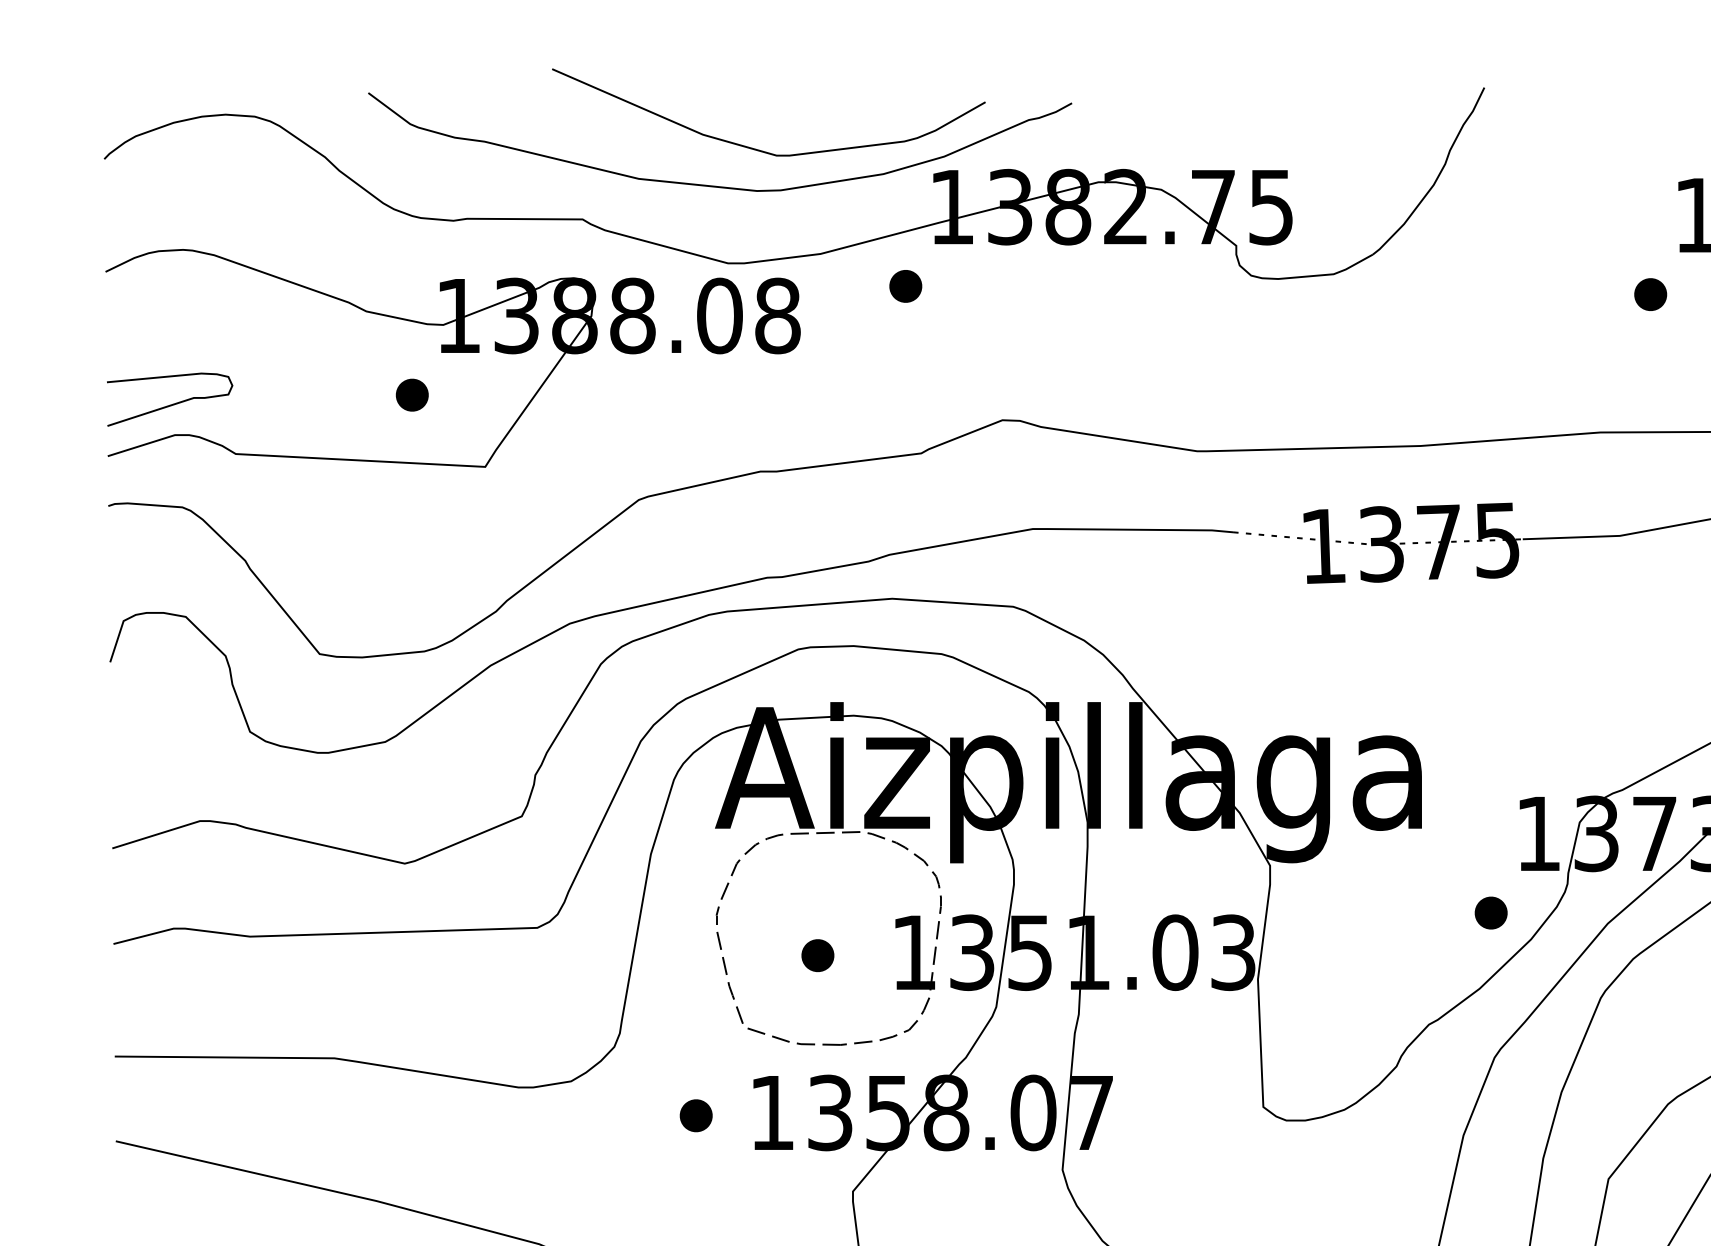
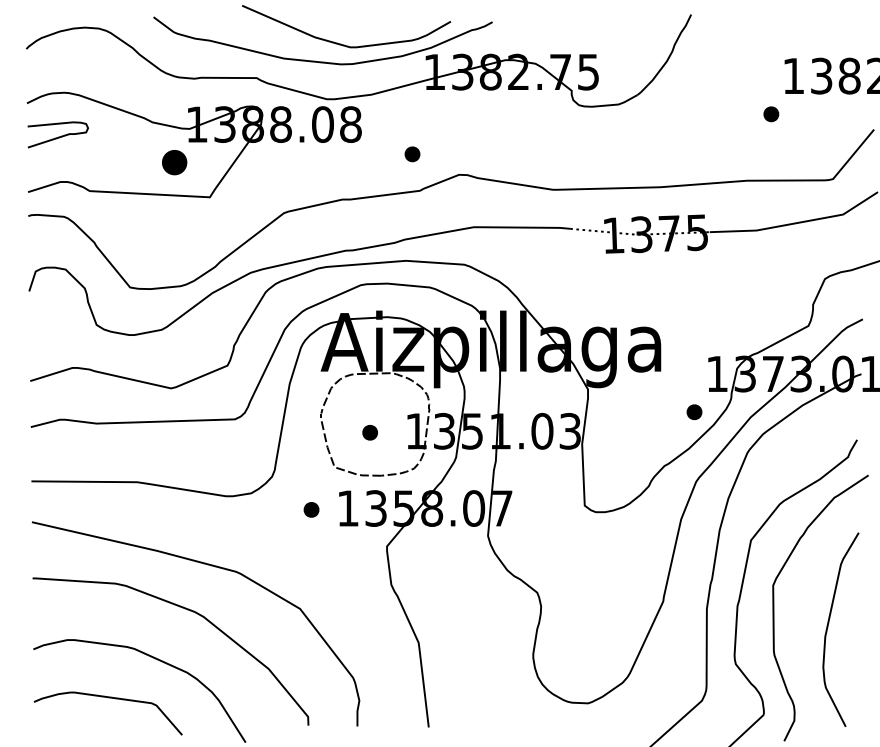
part: (905, 286) -> (412, 154), moved
part: (411, 394) -> (174, 162), size x1.6
curve: (170, 402) -> (58, 136), moved

